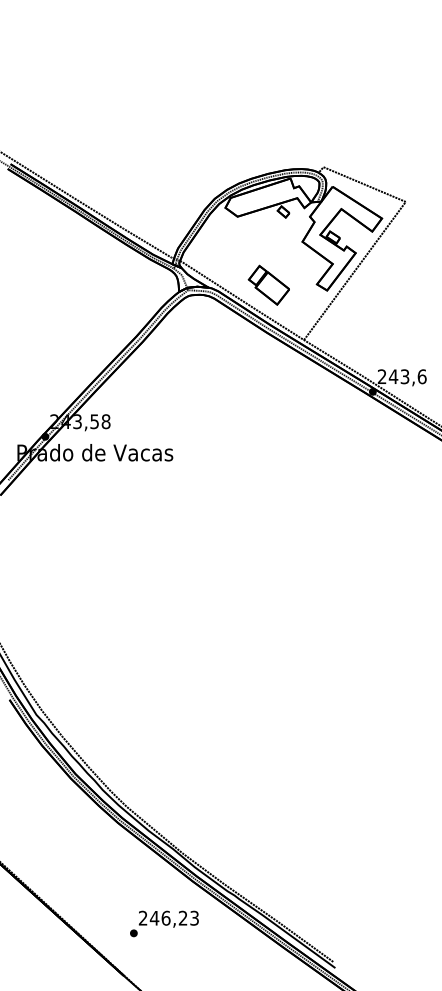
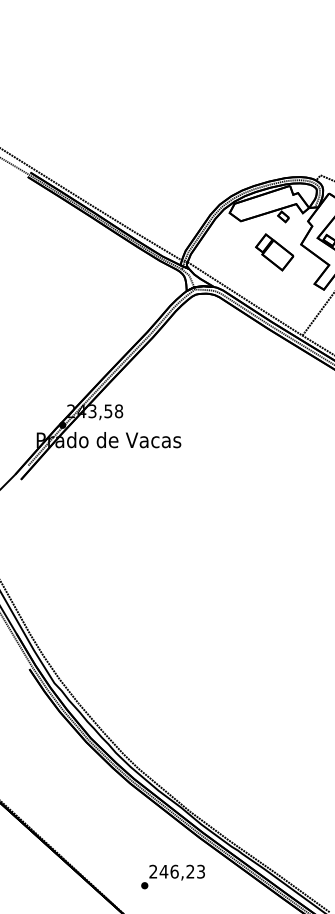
part: (268, 284) -> (274, 251), moved

